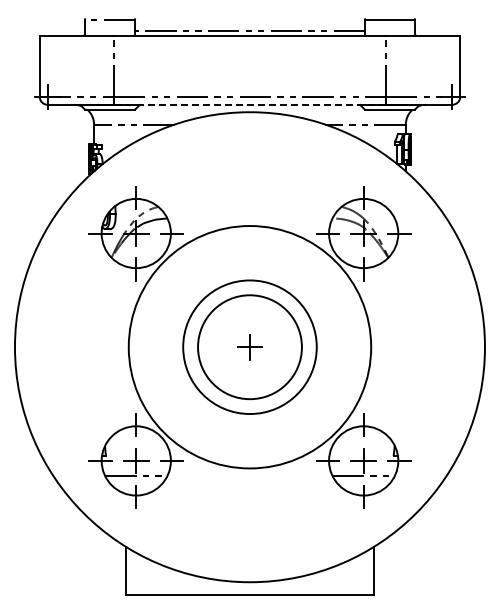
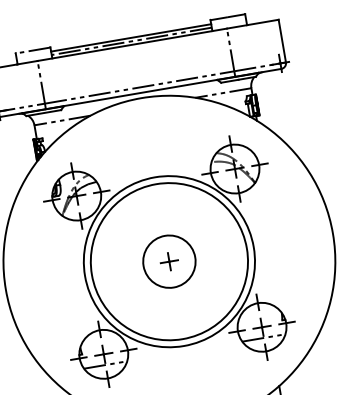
line: (250, 25) -> (131, 37), added
line: (249, 104) -> (140, 92), dashed -> solid
circle: (249, 346) -> (168, 261), size x1.67
circle: (249, 347) -> (169, 261), size x0.71

